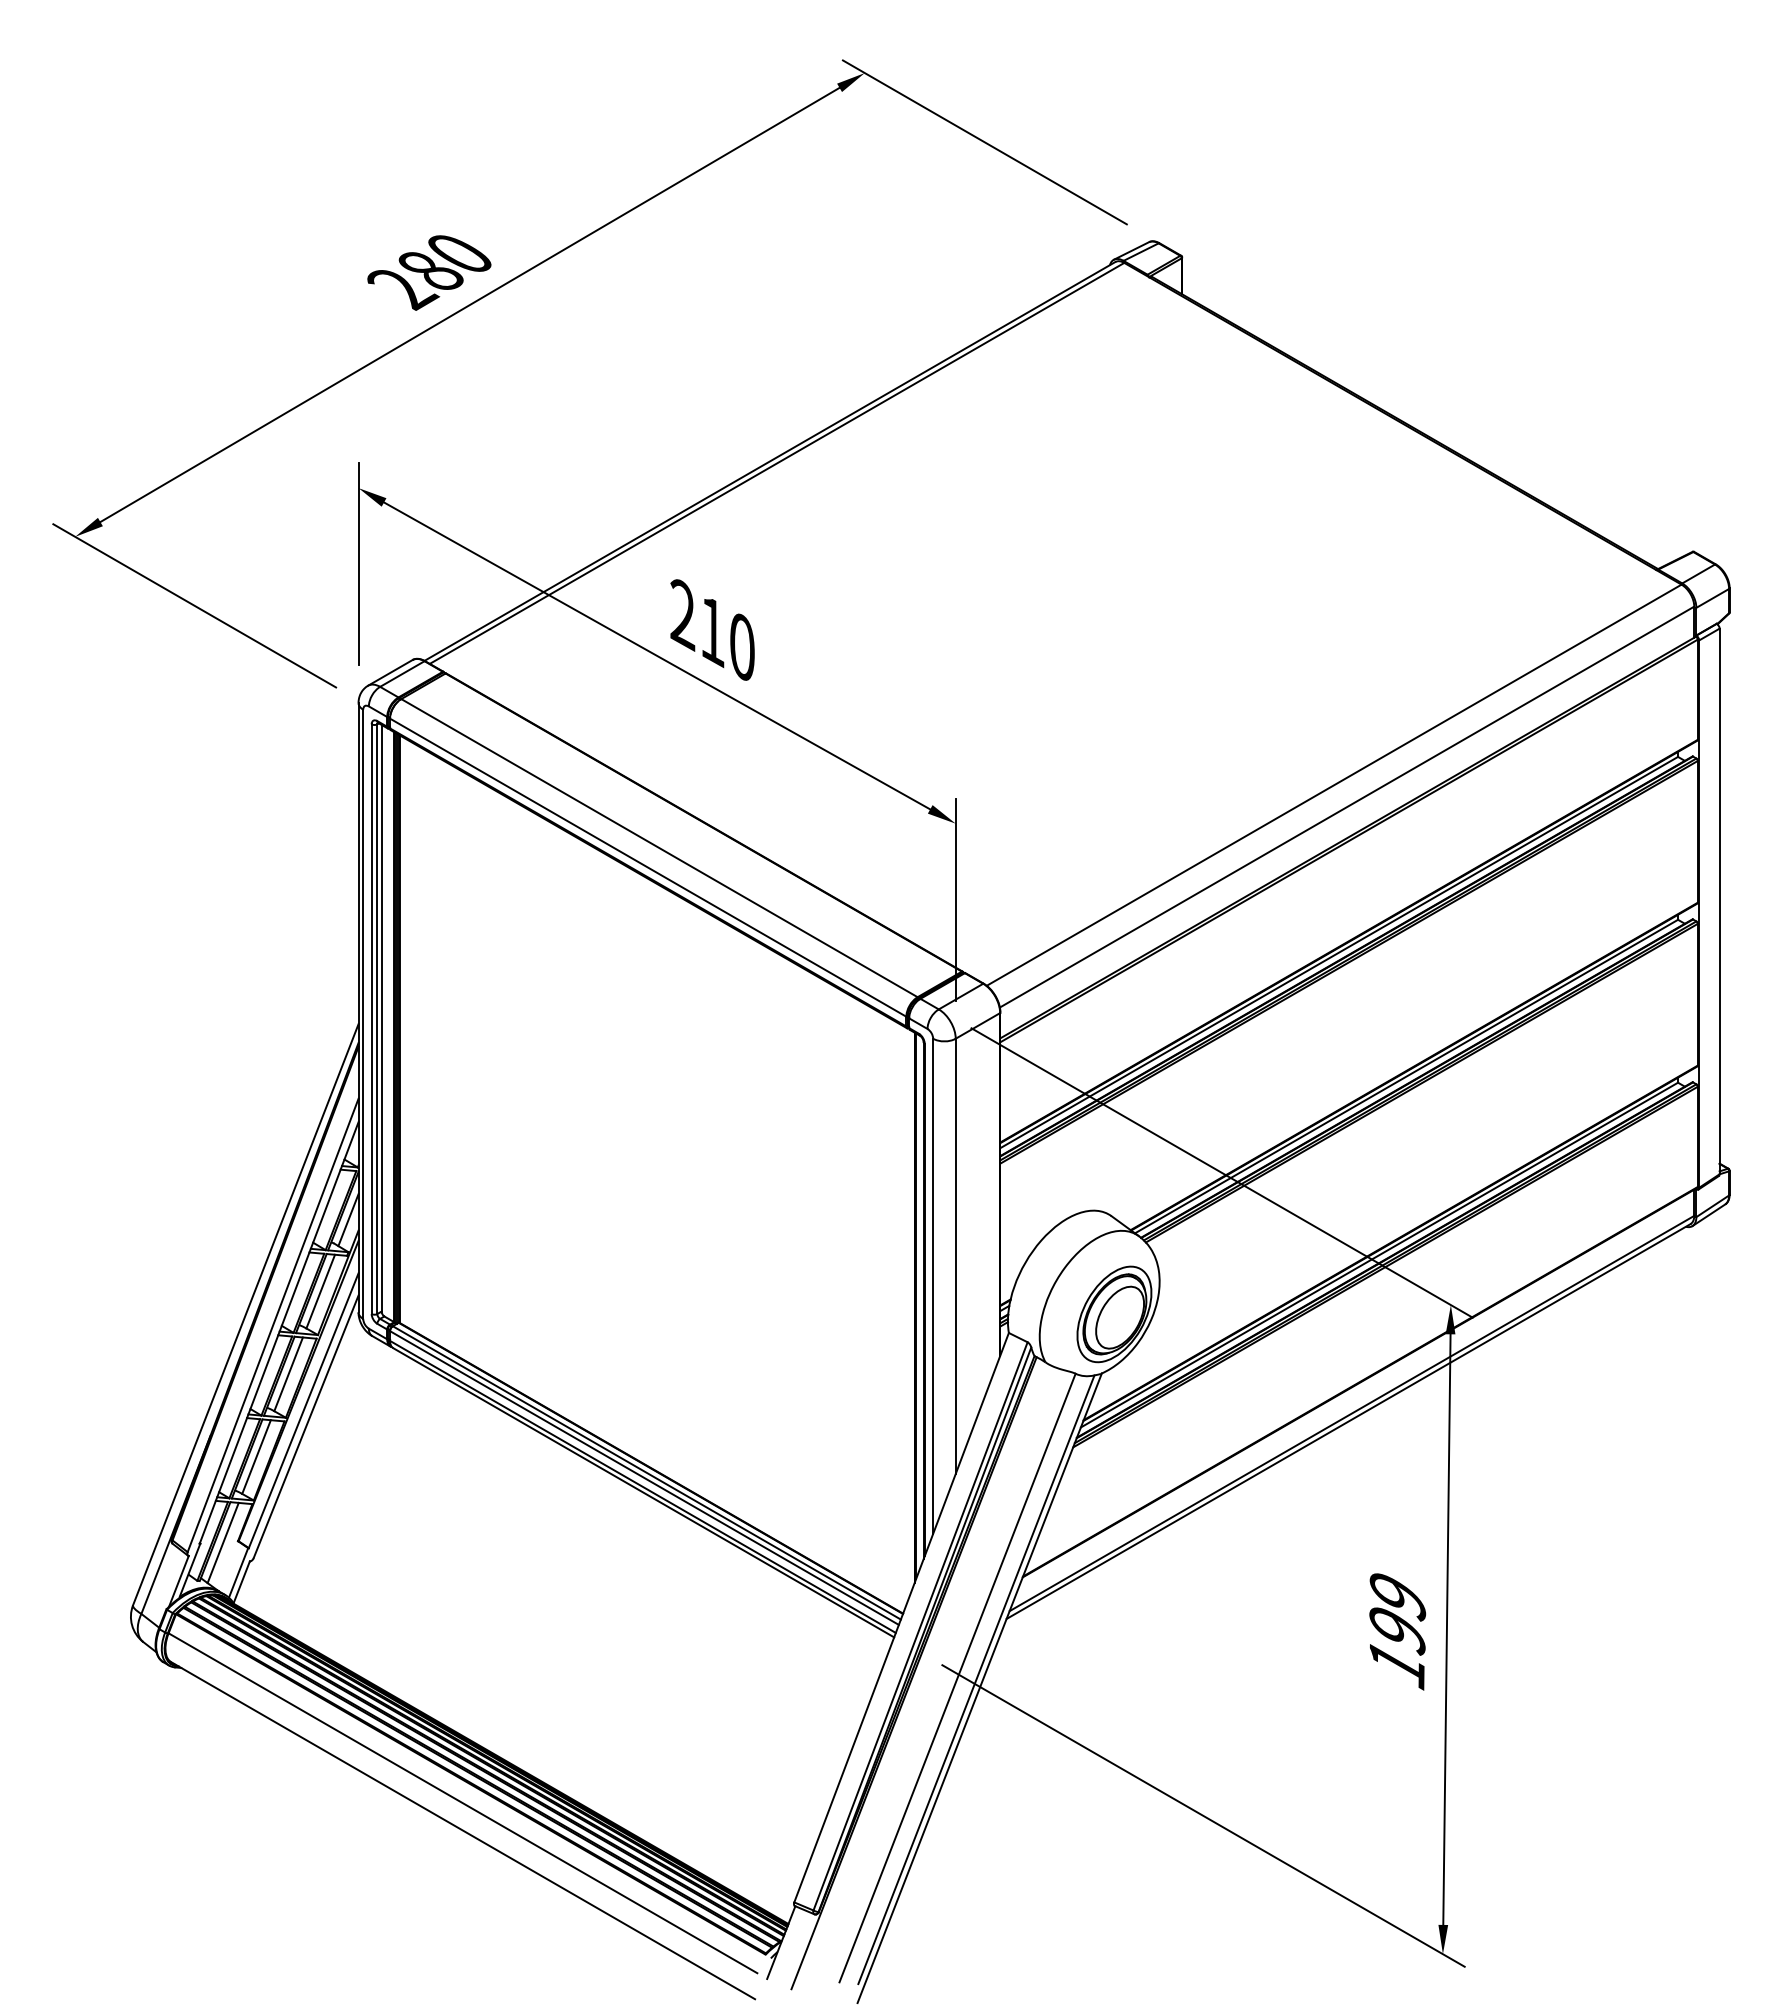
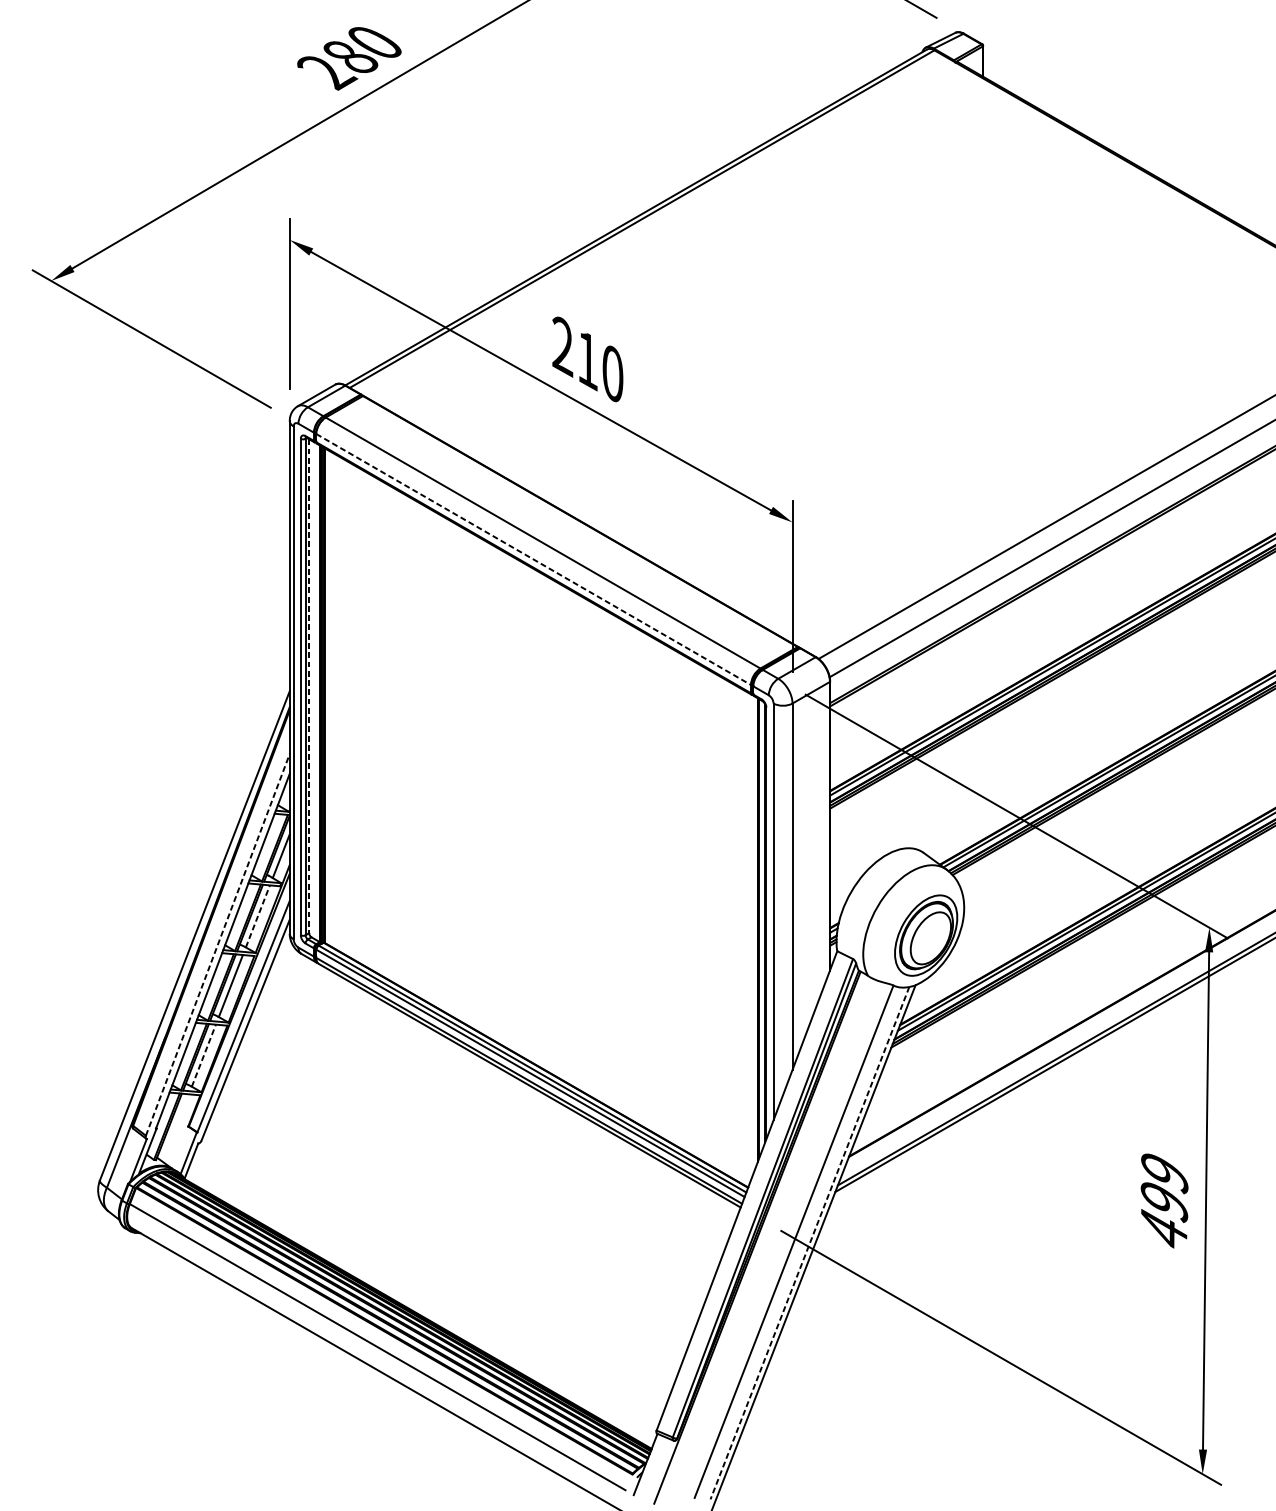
line: (648, 867) -> (533, 559), solid -> dashed
line: (381, 1018) -> (309, 686), solid -> dashed
line: (320, 1291) -> (257, 916), solid -> dashed
line: (273, 1324) -> (218, 944), solid -> dashed
line: (256, 1457) -> (203, 1056), solid -> dashed
line: (222, 1542) -> (175, 1127), removed
text: (1396, 1664) -> (1163, 1230), 199 -> 499
line: (976, 1680) -> (810, 1243), solid -> dashed

